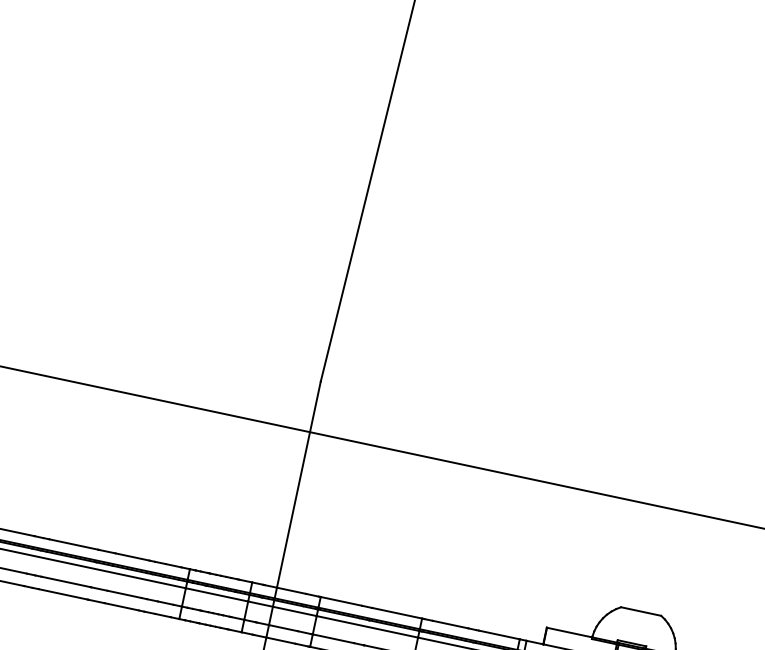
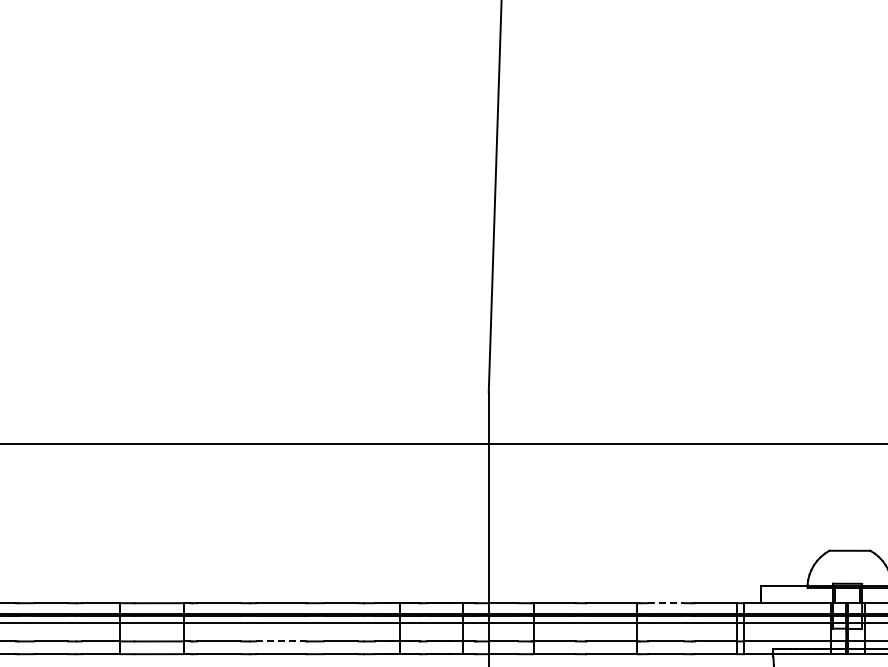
line: (66, 582) -> (281, 641), solid -> dashed
line: (450, 624) -> (666, 603), solid -> dashed

